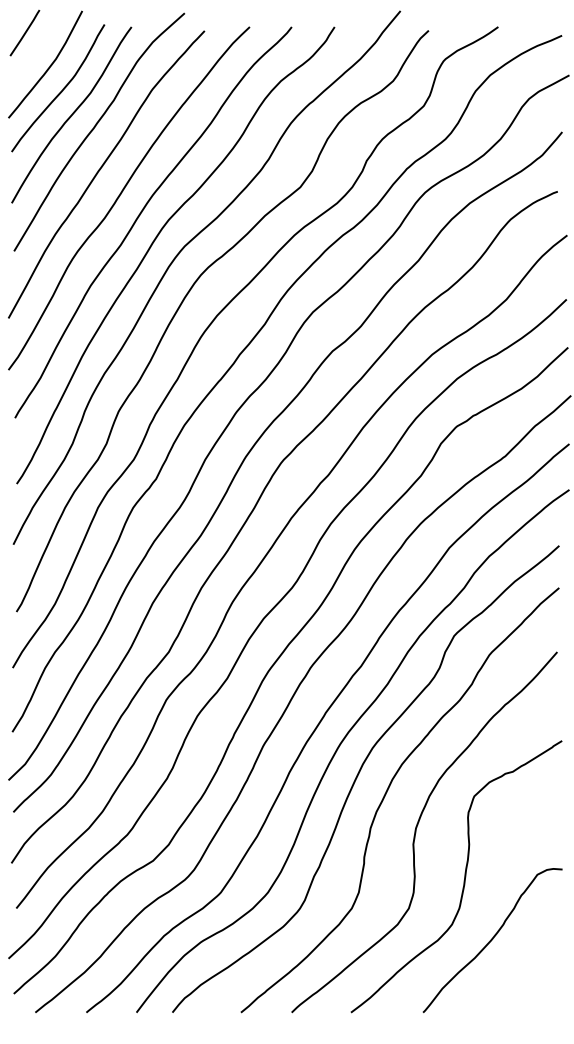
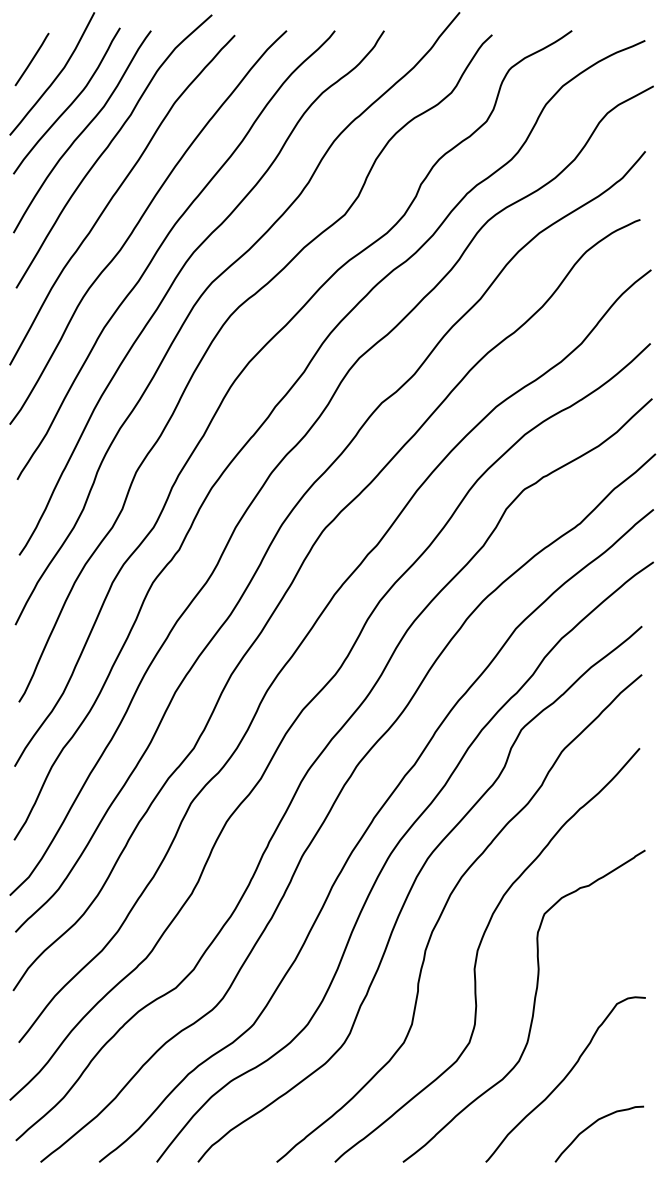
line: (24, 32) -> (31, 58), moved
curve: (515, 981) -> (591, 1126), added

